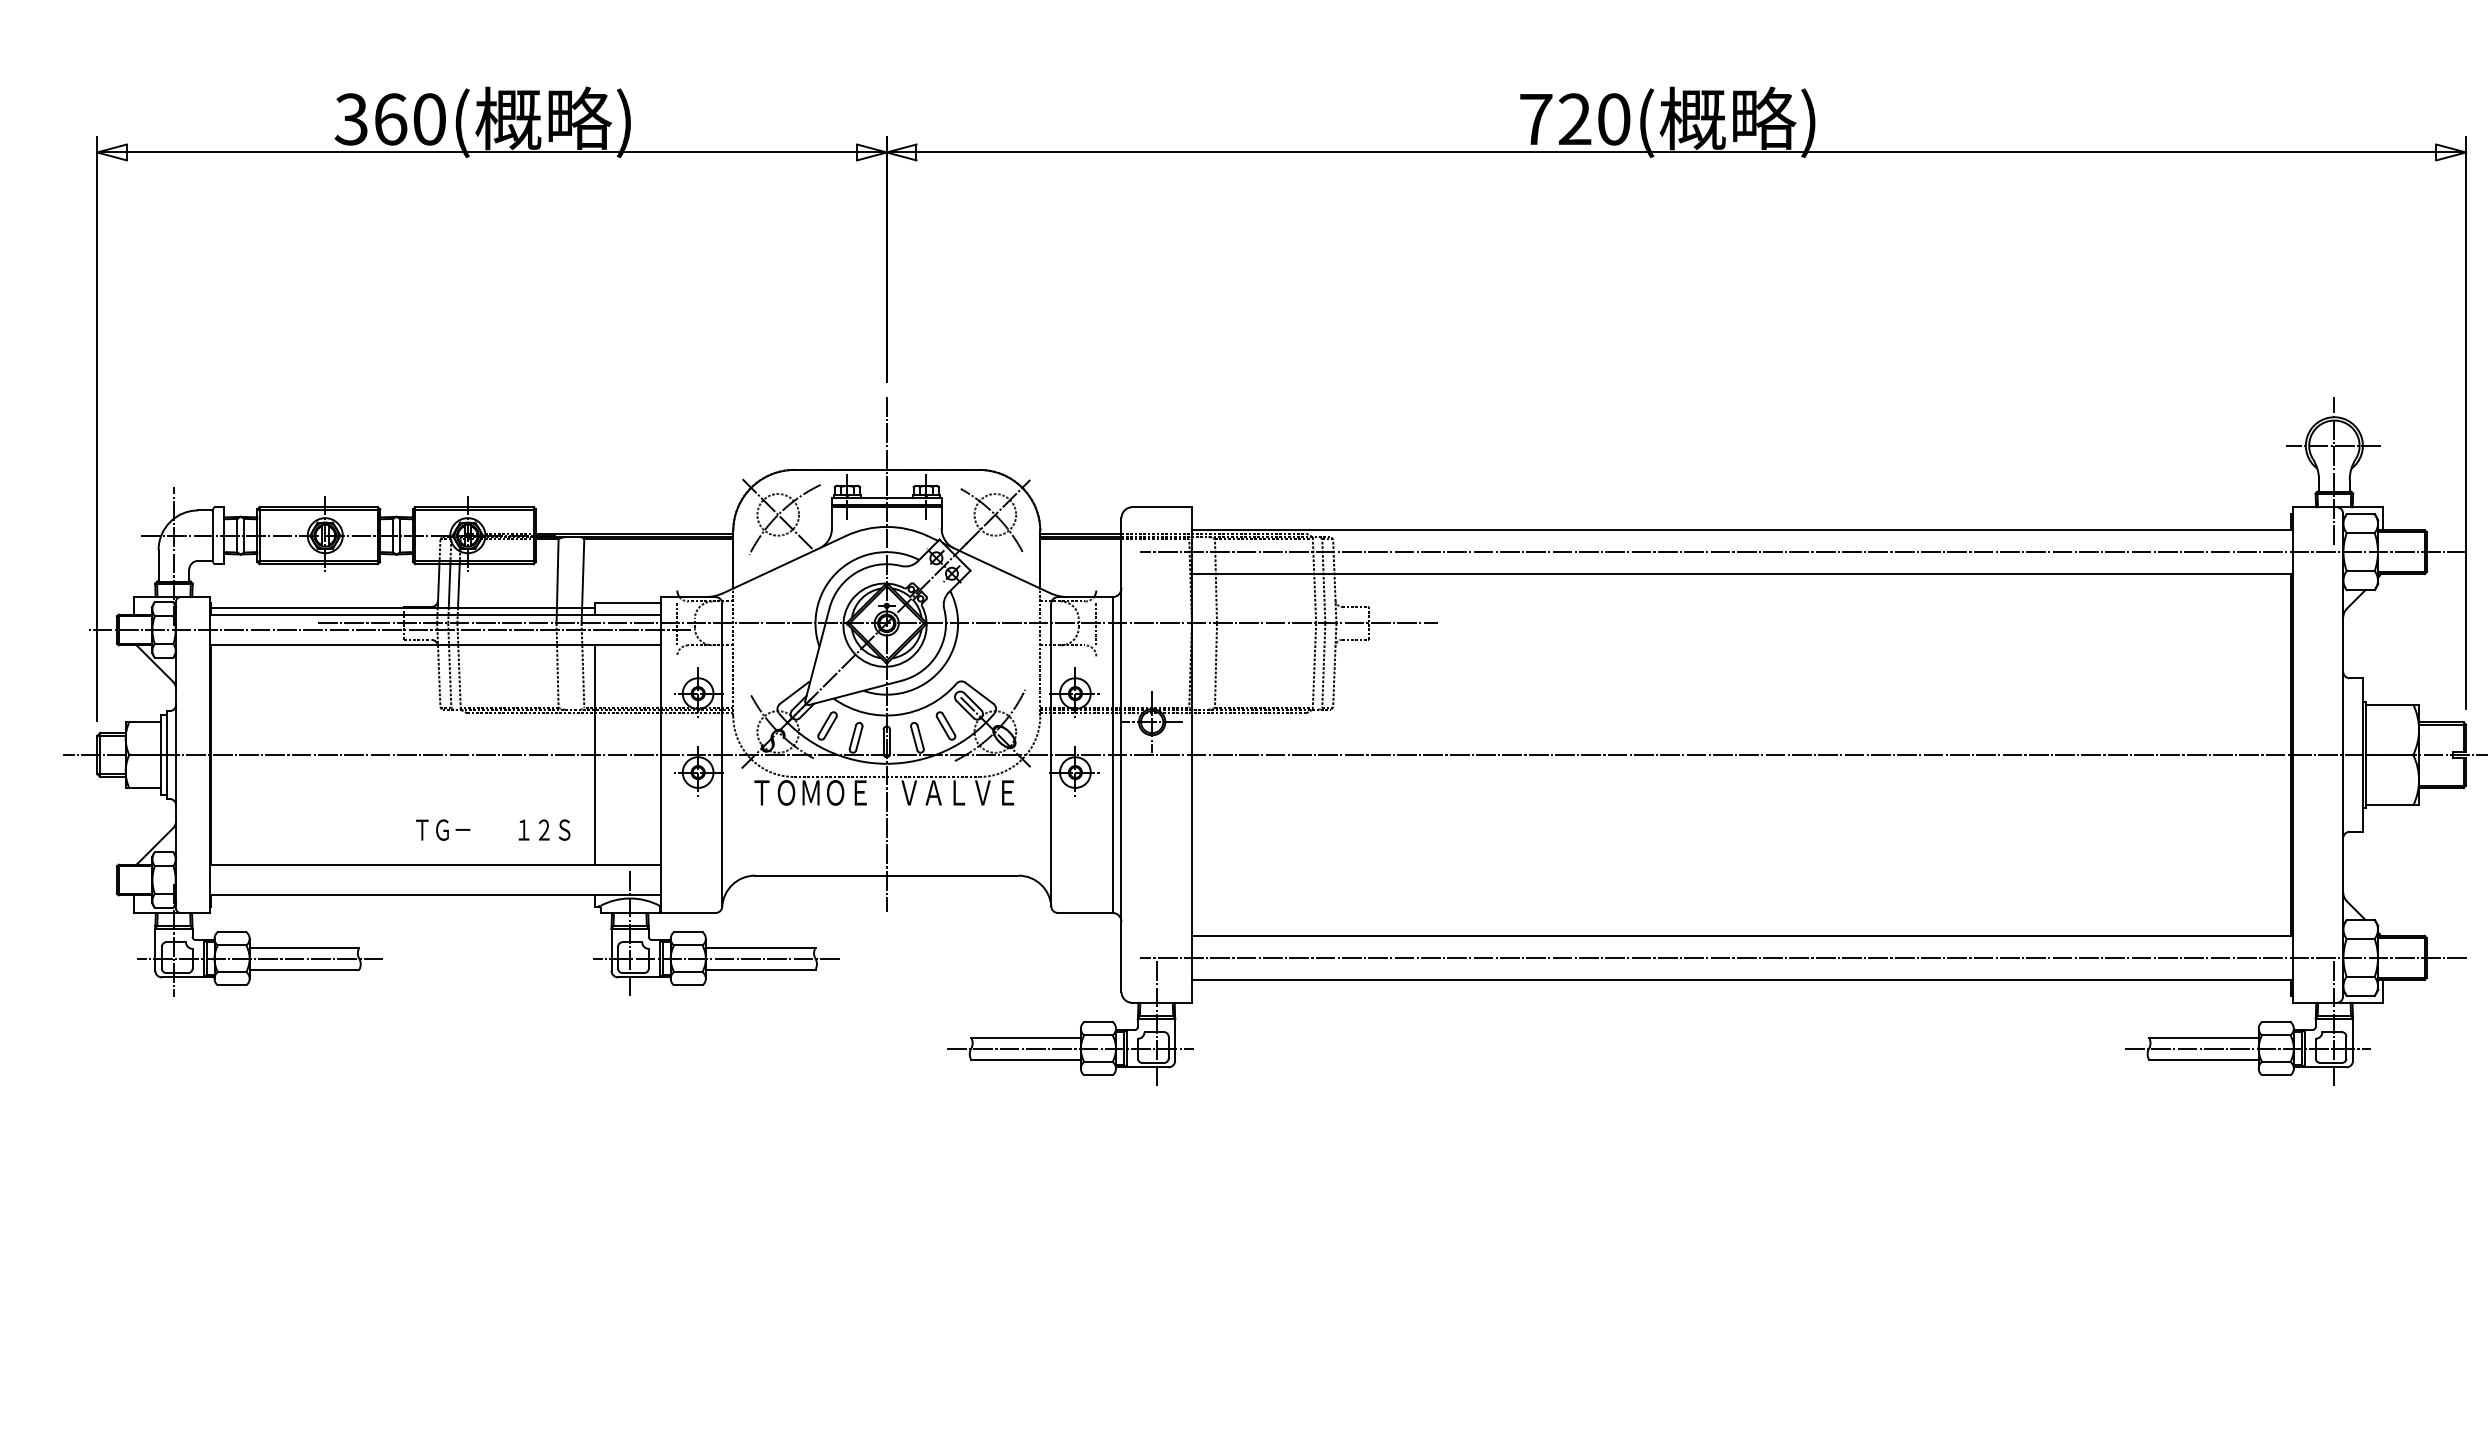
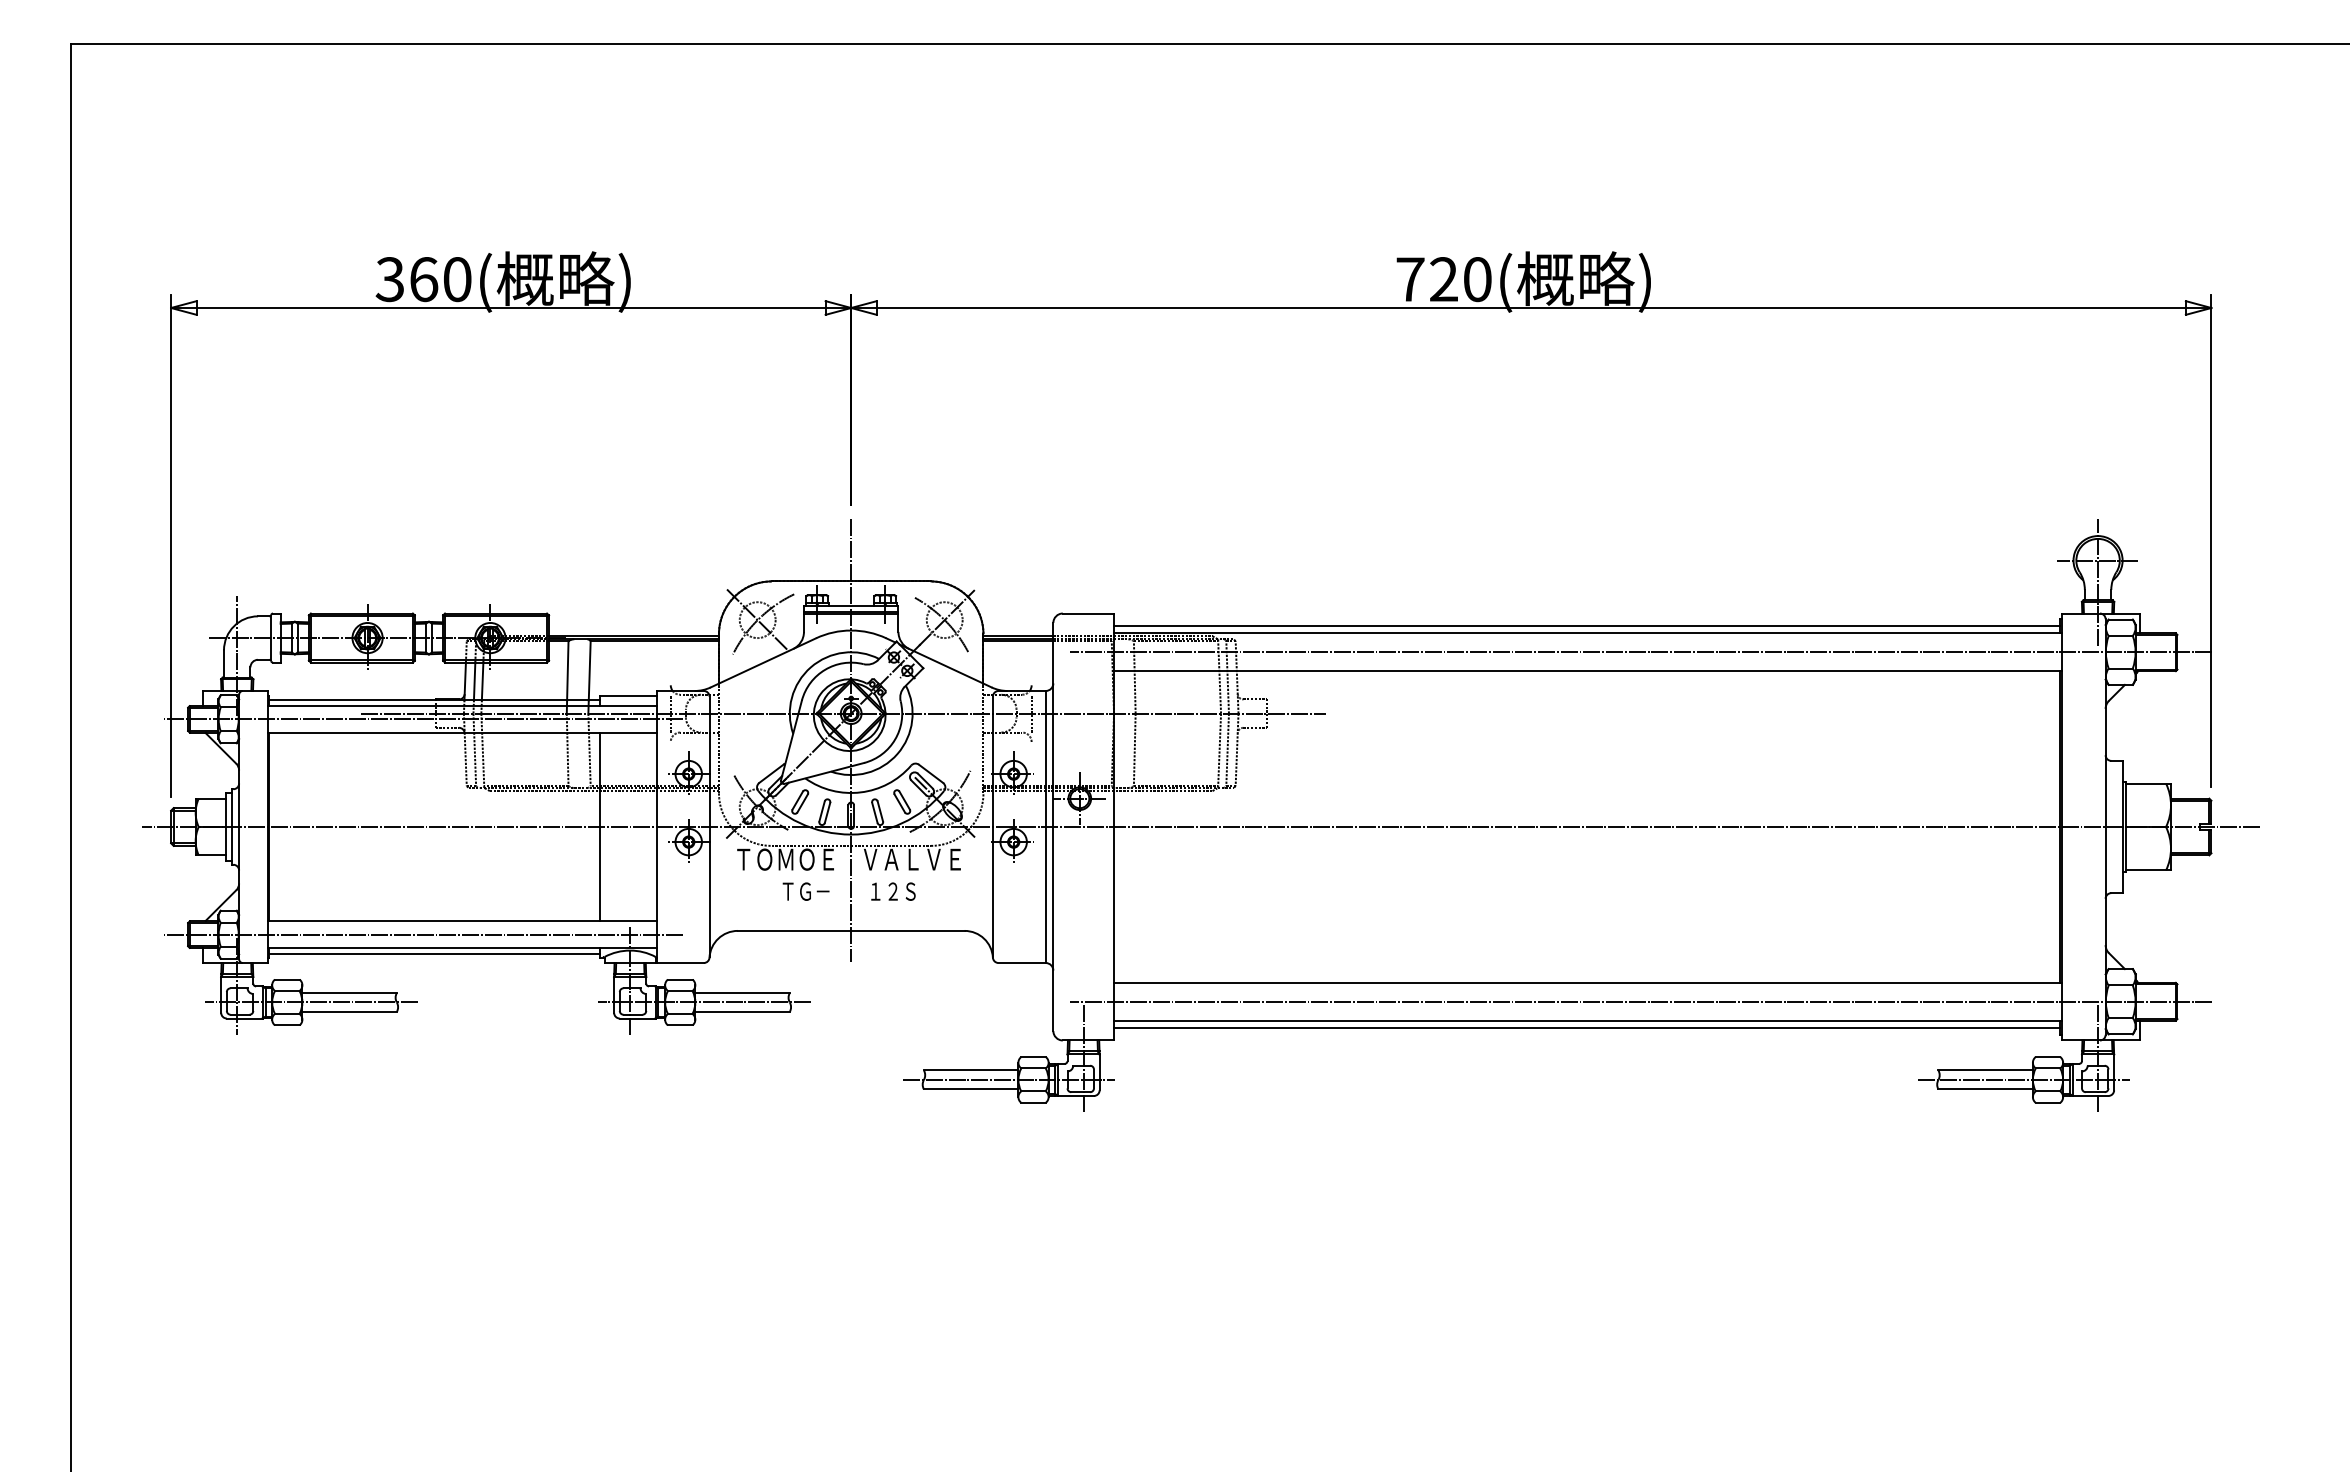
line: (1740, 521) -> (1586, 625), added
text: (492, 829) -> (848, 891), moved
line: (390, 879) -> (423, 934), added
line: (402, 901) -> (434, 953), added
line: (1740, 988) -> (1586, 1028), added

